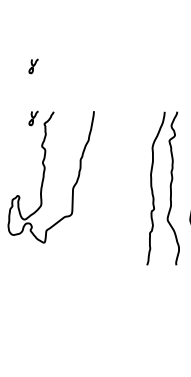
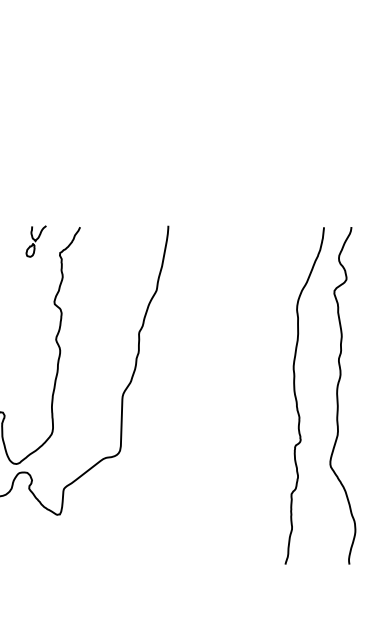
part: (33, 66) -> (35, 127), removed

